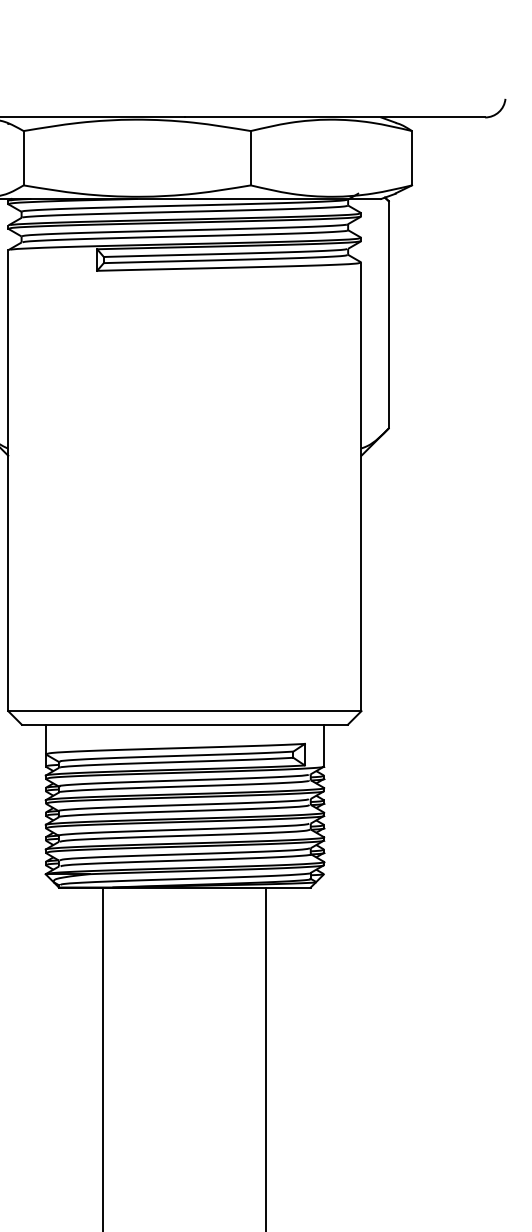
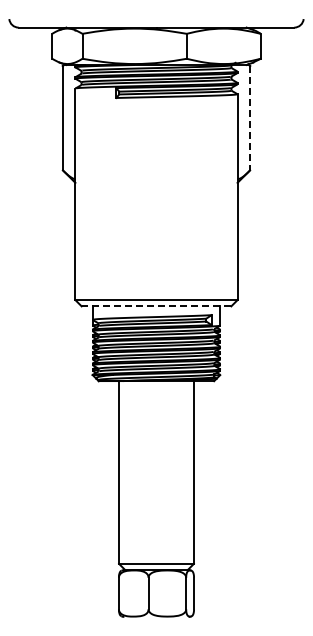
line: (389, 315) -> (250, 118), solid -> dashed
line: (184, 725) -> (156, 306), solid -> dashed

